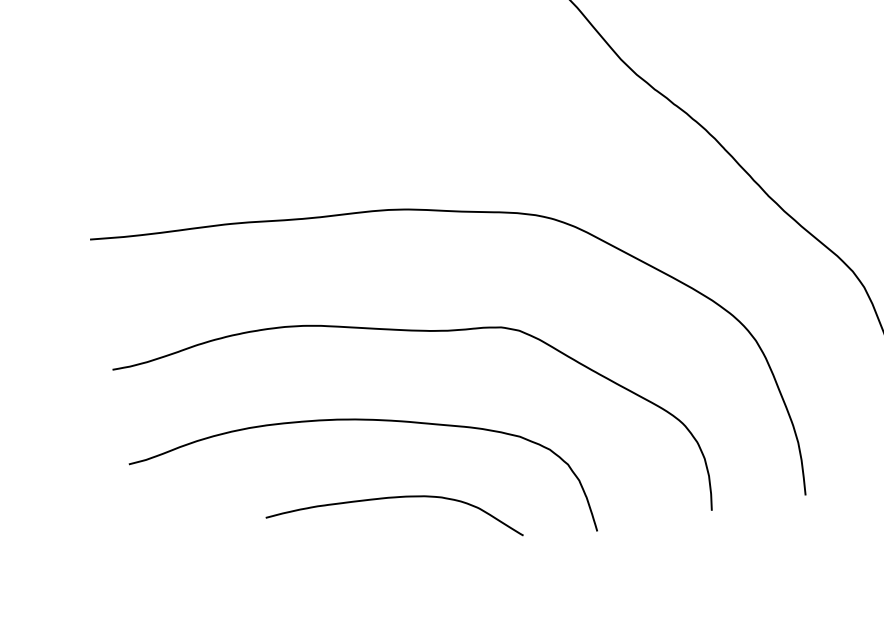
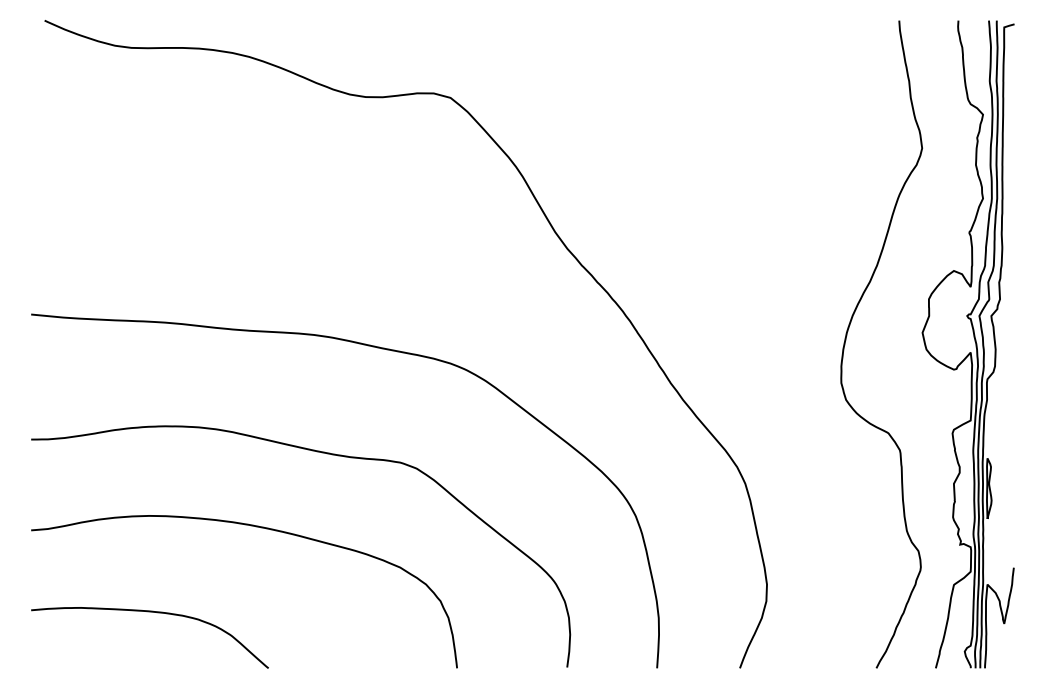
curve: (389, 498) -> (149, 612), moved

